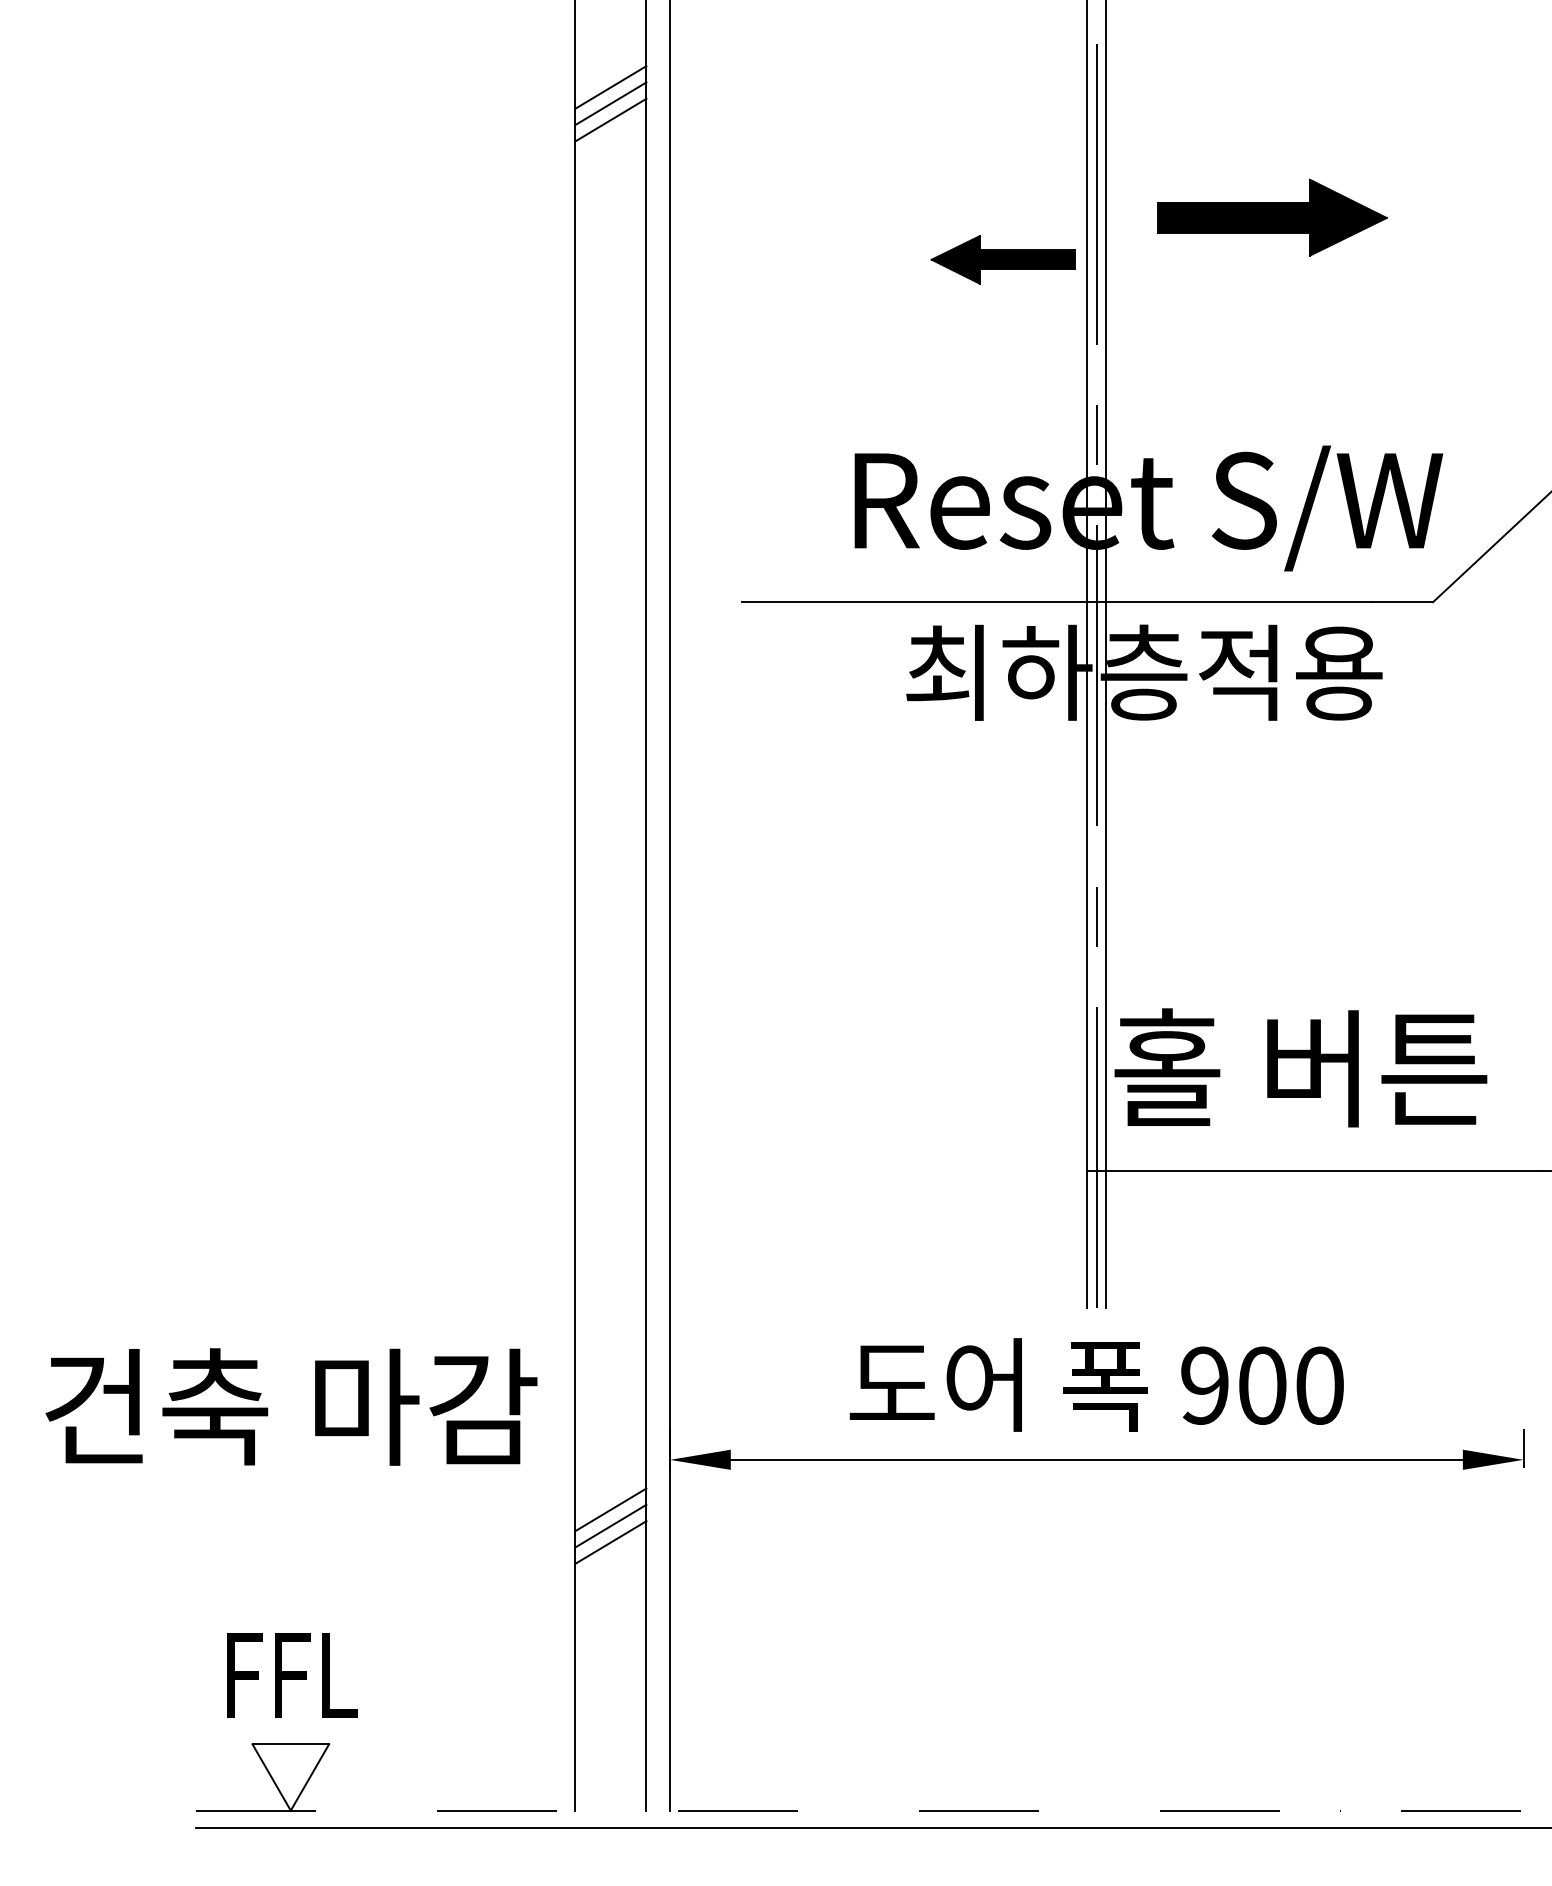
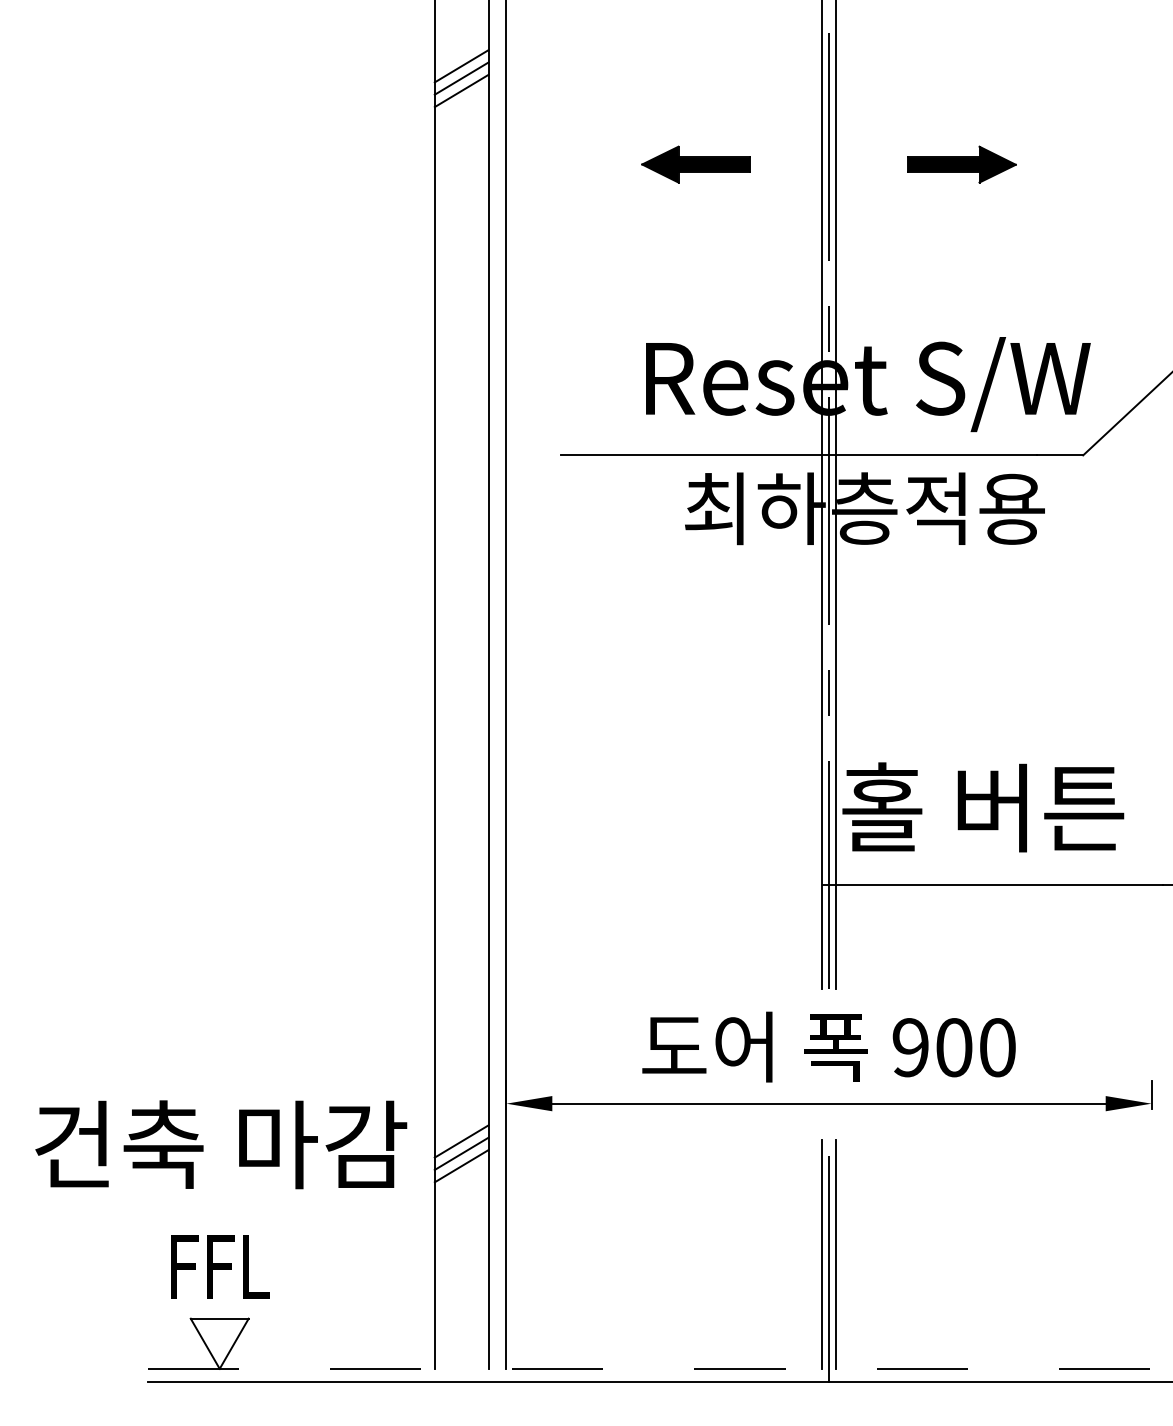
part: (1272, 217) -> (961, 164), size x0.62
part: (1002, 259) -> (695, 164), moved
text: (291, 1406) -> (221, 1144), moved
line: (1086, 1658) -> (821, 1253), added
line: (1106, 1658) -> (836, 1253), added
line: (1097, 1668) -> (829, 1261), added

